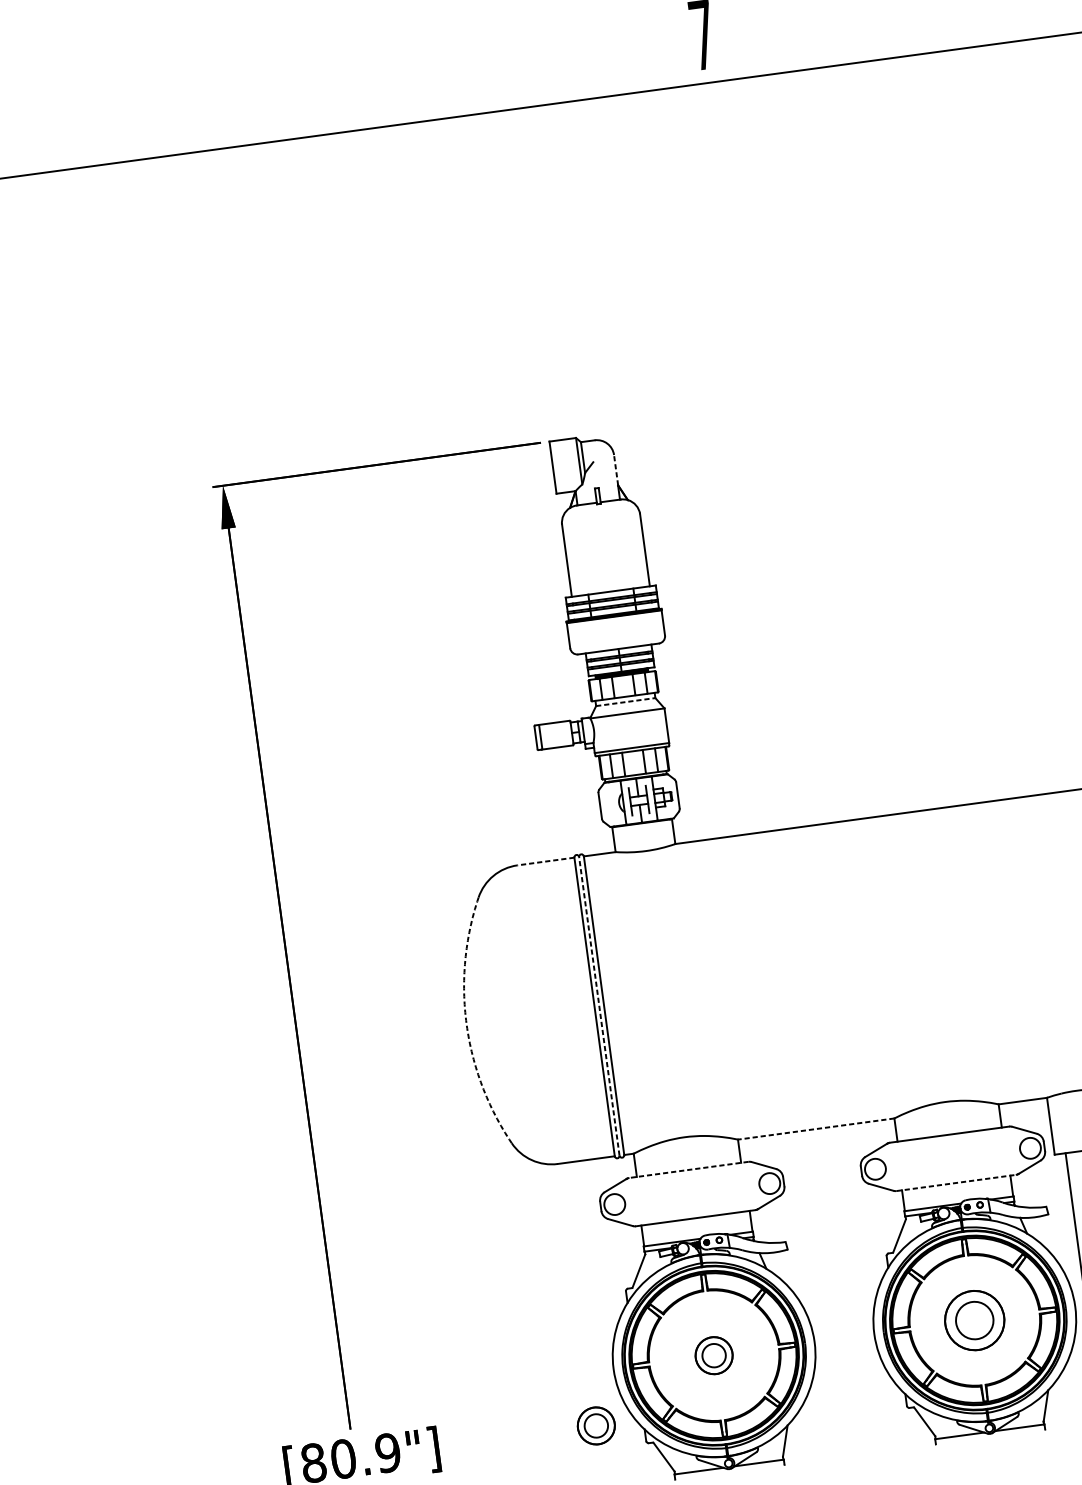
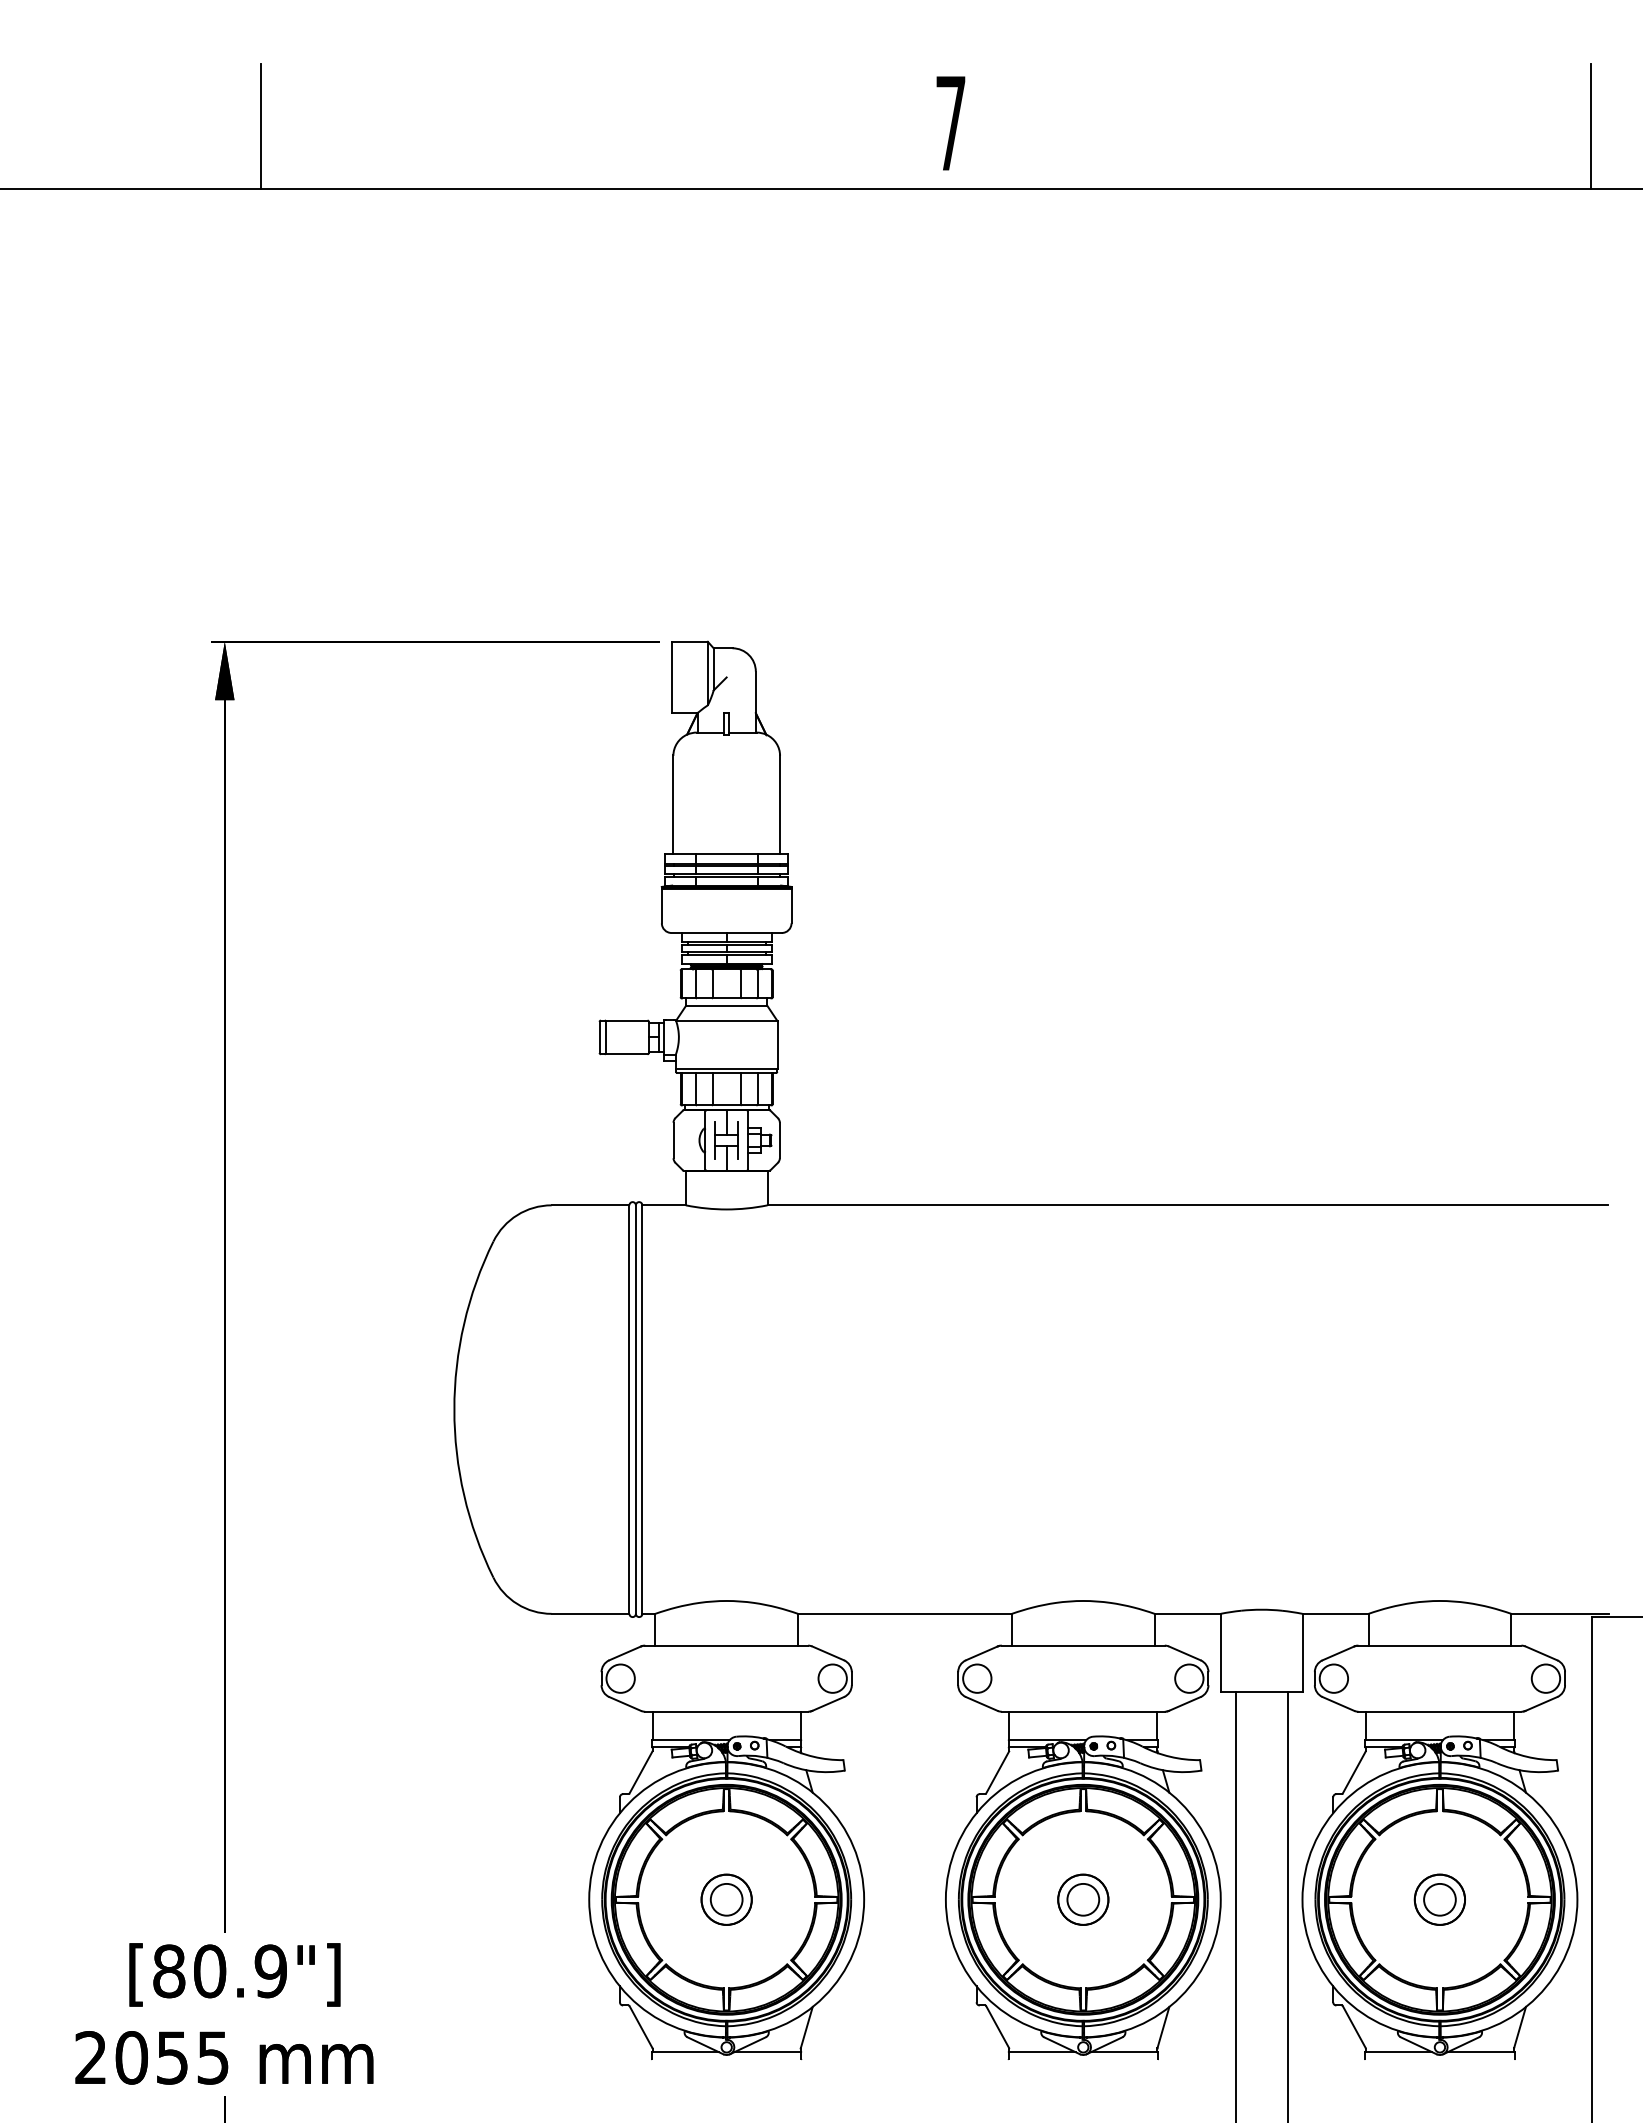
line: (198, 104) -> (260, 125), added
line: (615, 470) -> (755, 692), dashed -> solid
line: (625, 702) -> (726, 1005), dashed -> solid
line: (545, 861) -> (590, 1205), dashed -> solid
line: (599, 1006) -> (635, 1409), dashed -> solid
arc: (466, 1024) -> (454, 1409), dashed -> solid
line: (816, 1128) -> (905, 1613), dashed -> solid
line: (688, 1169) -> (726, 1645), dashed -> solid
line: (956, 1182) -> (1083, 1711), dashed -> solid
part: (974, 1320) -> (1083, 1899), size x0.62
part: (596, 1425) -> (555, 1972), removed

